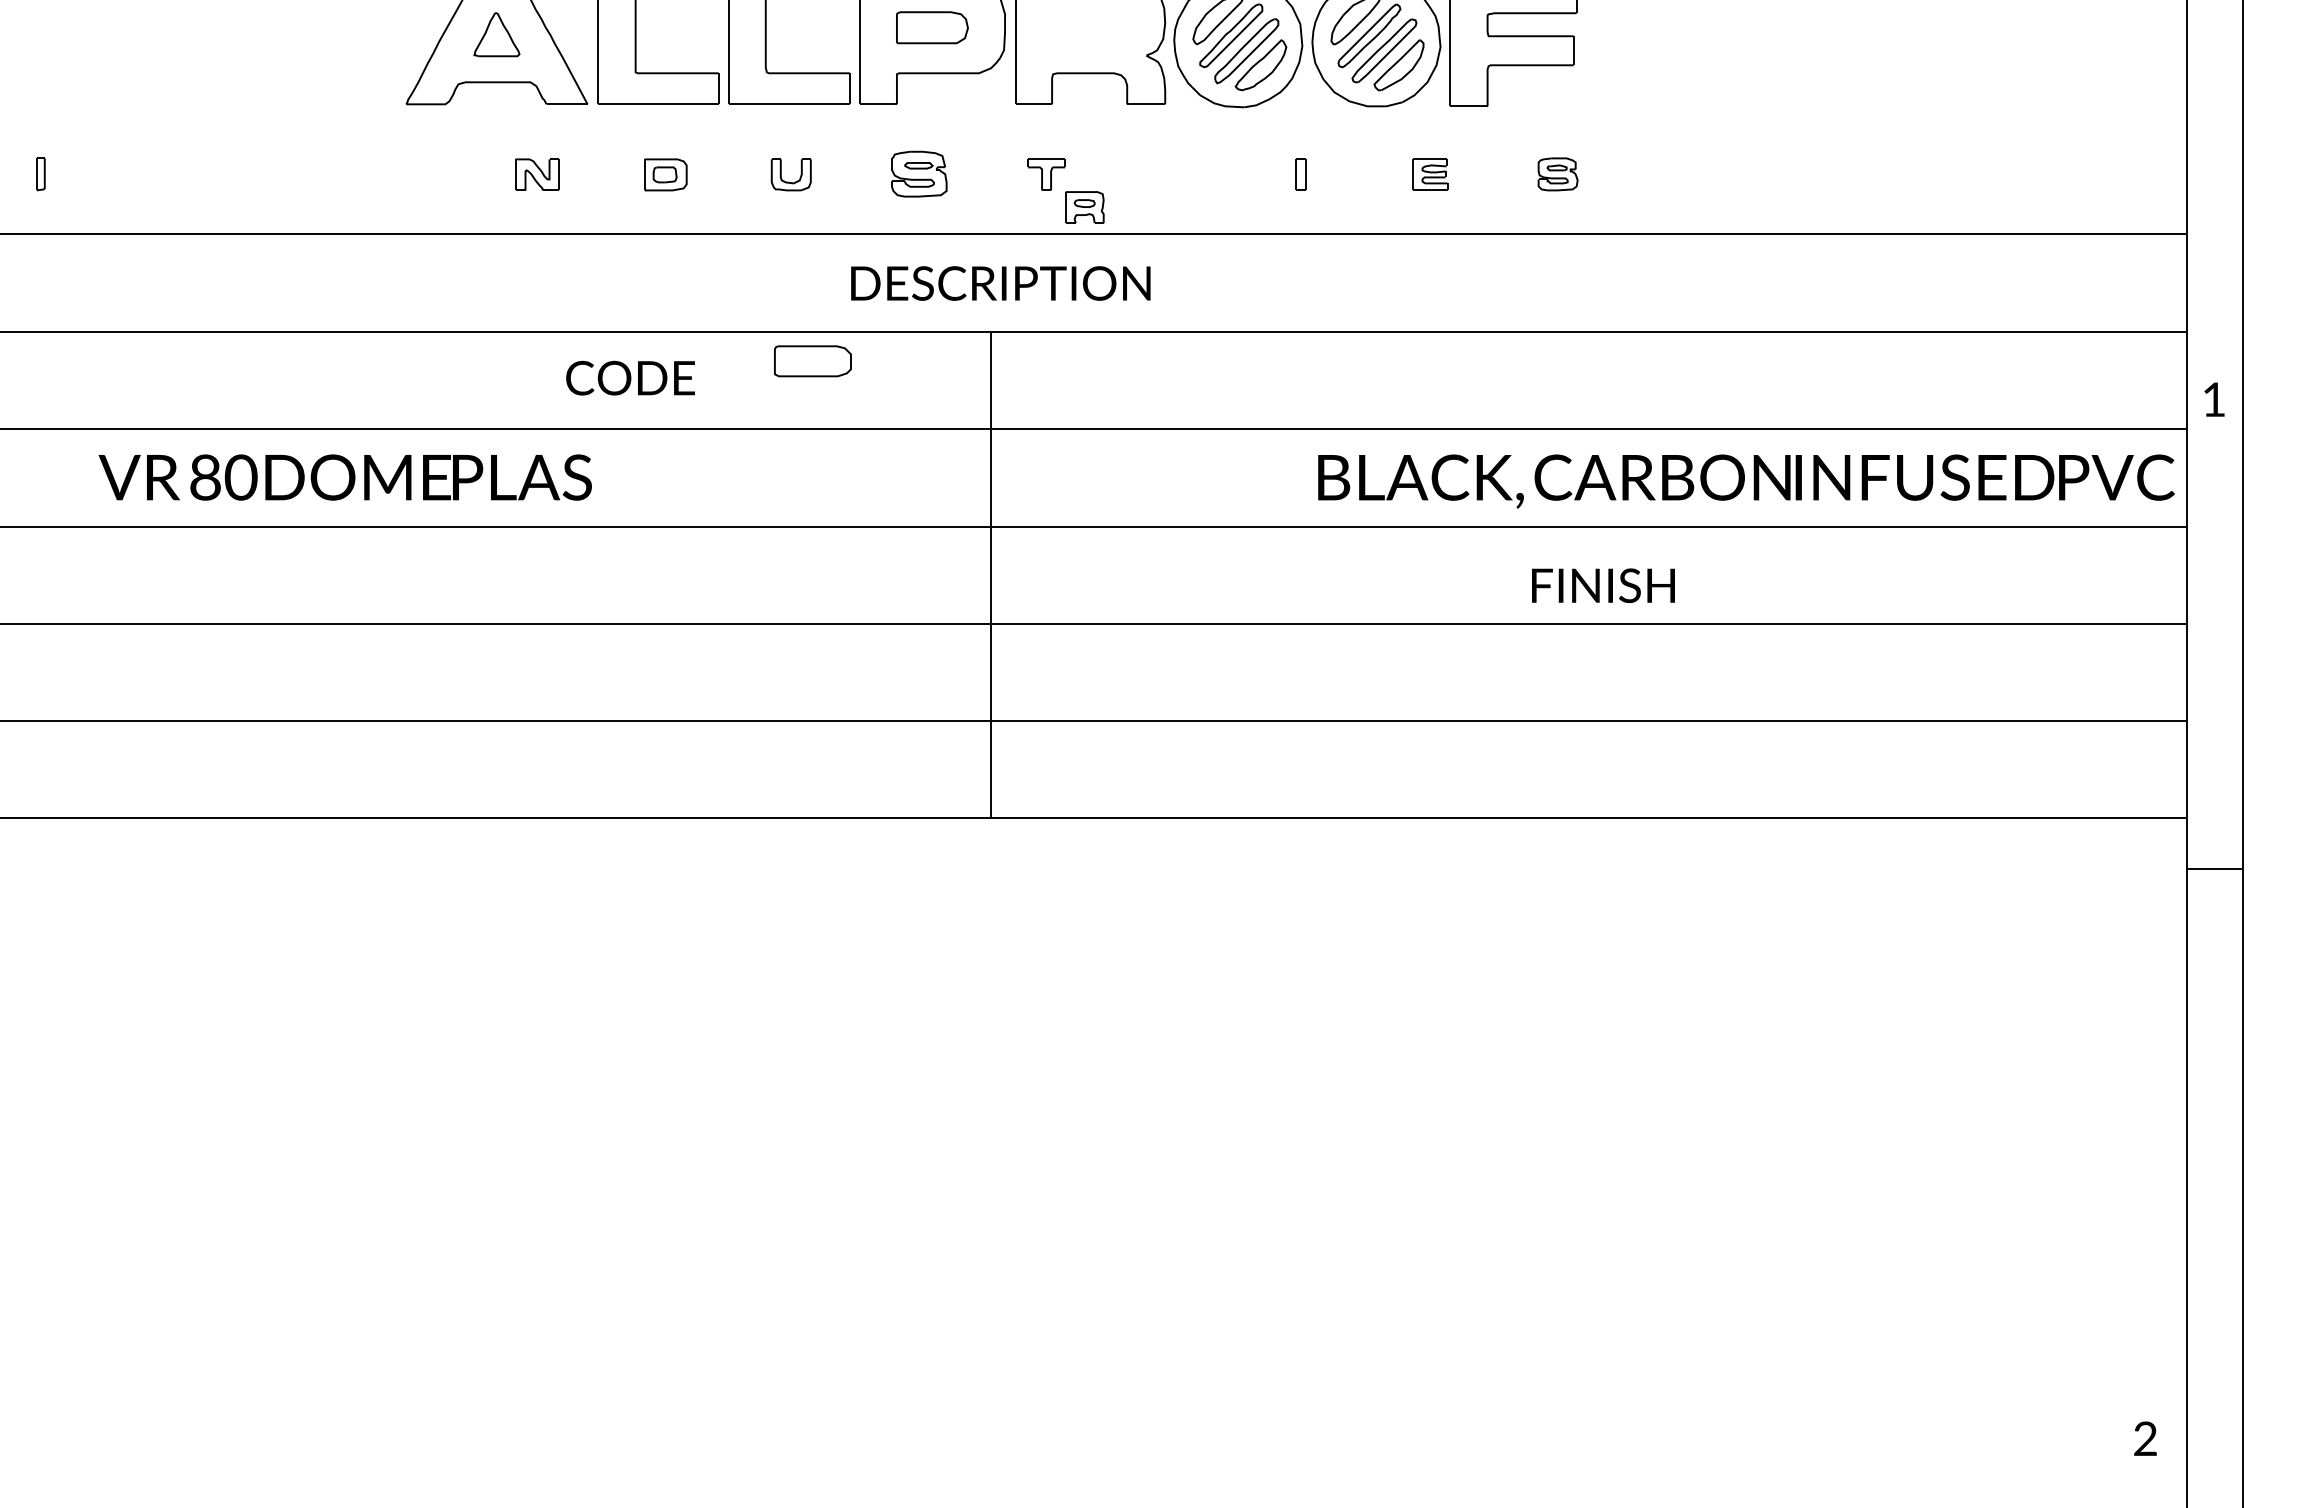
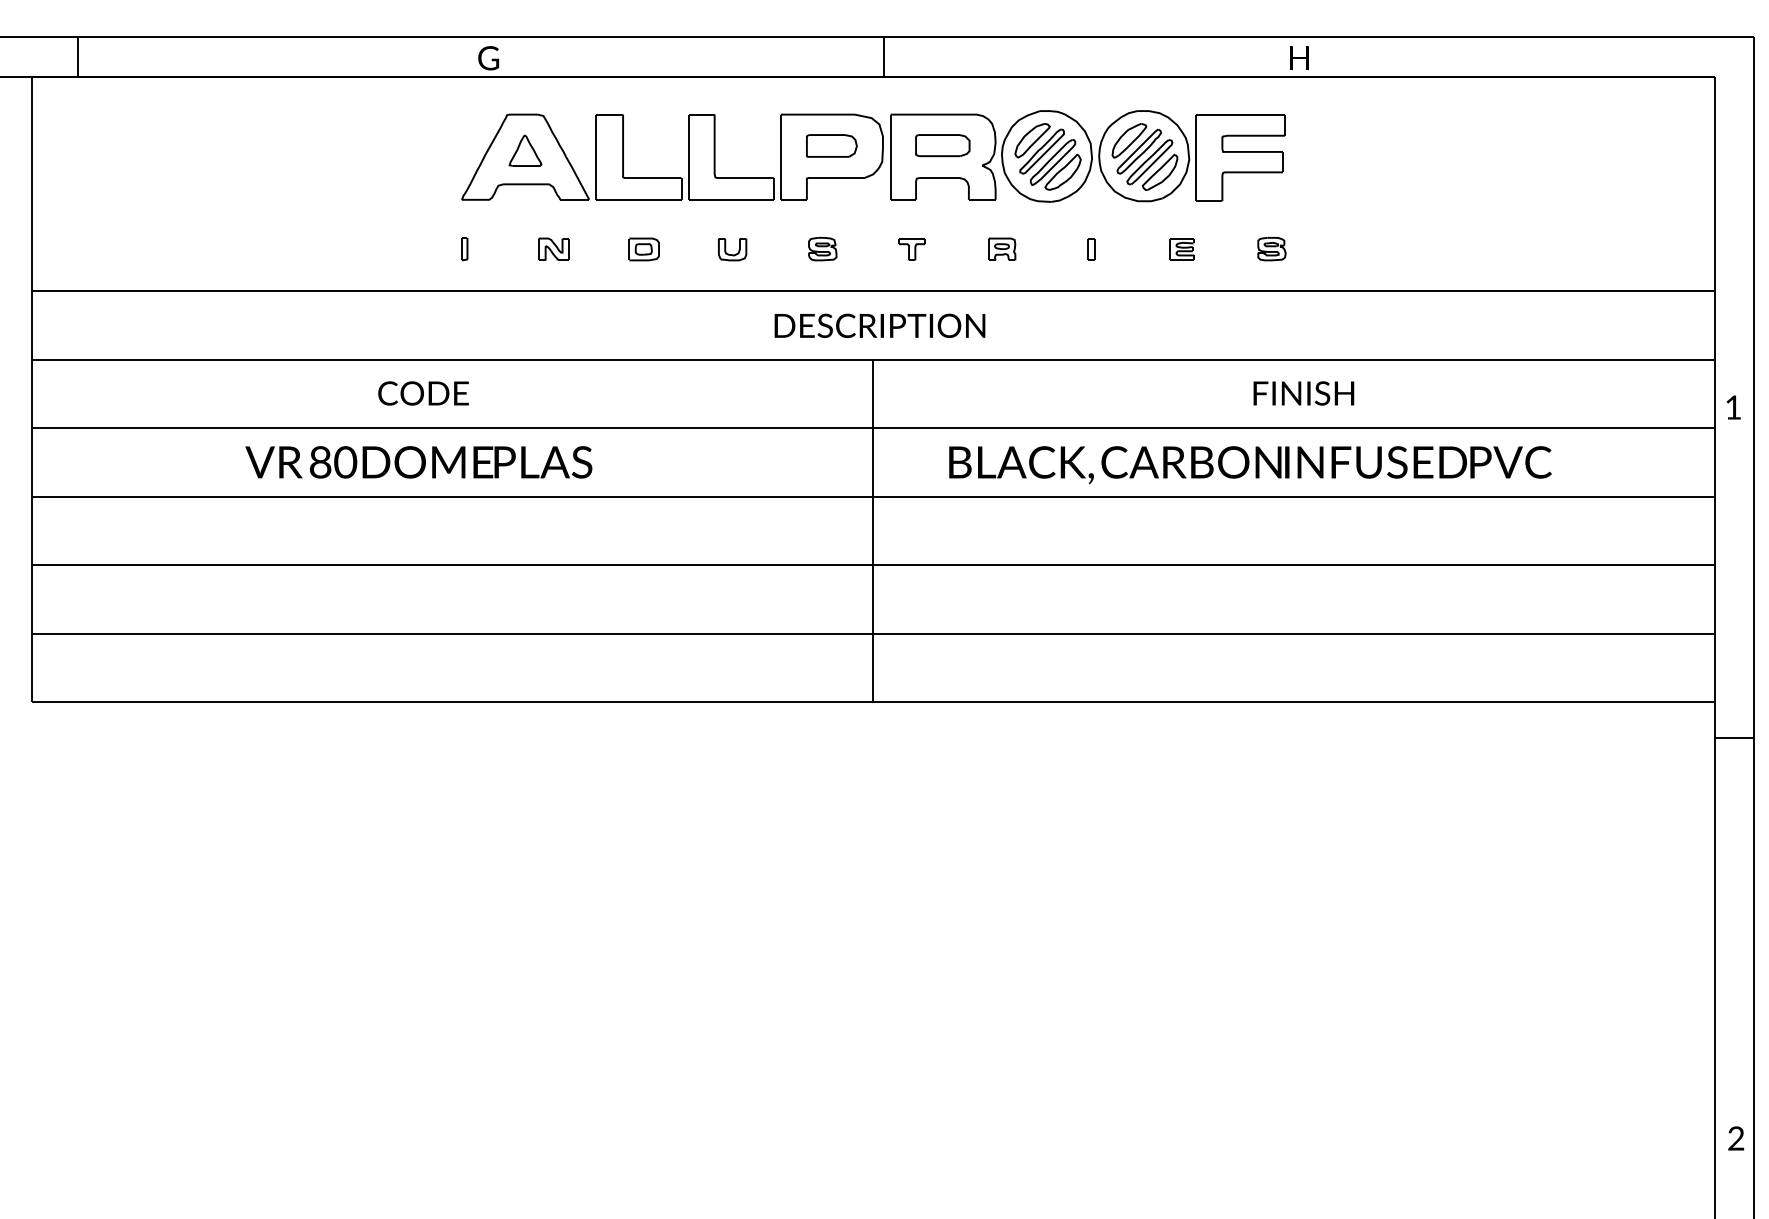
part: (40, 174) -> (464, 249), moved
part: (919, 174) -> (822, 249), size x0.71
part: (1085, 206) -> (1002, 248), moved
part: (812, 361) -> (942, 145), moved
text: (630, 378) -> (423, 393), moved
text: (1746, 482) -> (1250, 465), moved
text: (1602, 585) -> (1303, 393), moved
text: (2145, 1438) -> (1736, 1138), moved

